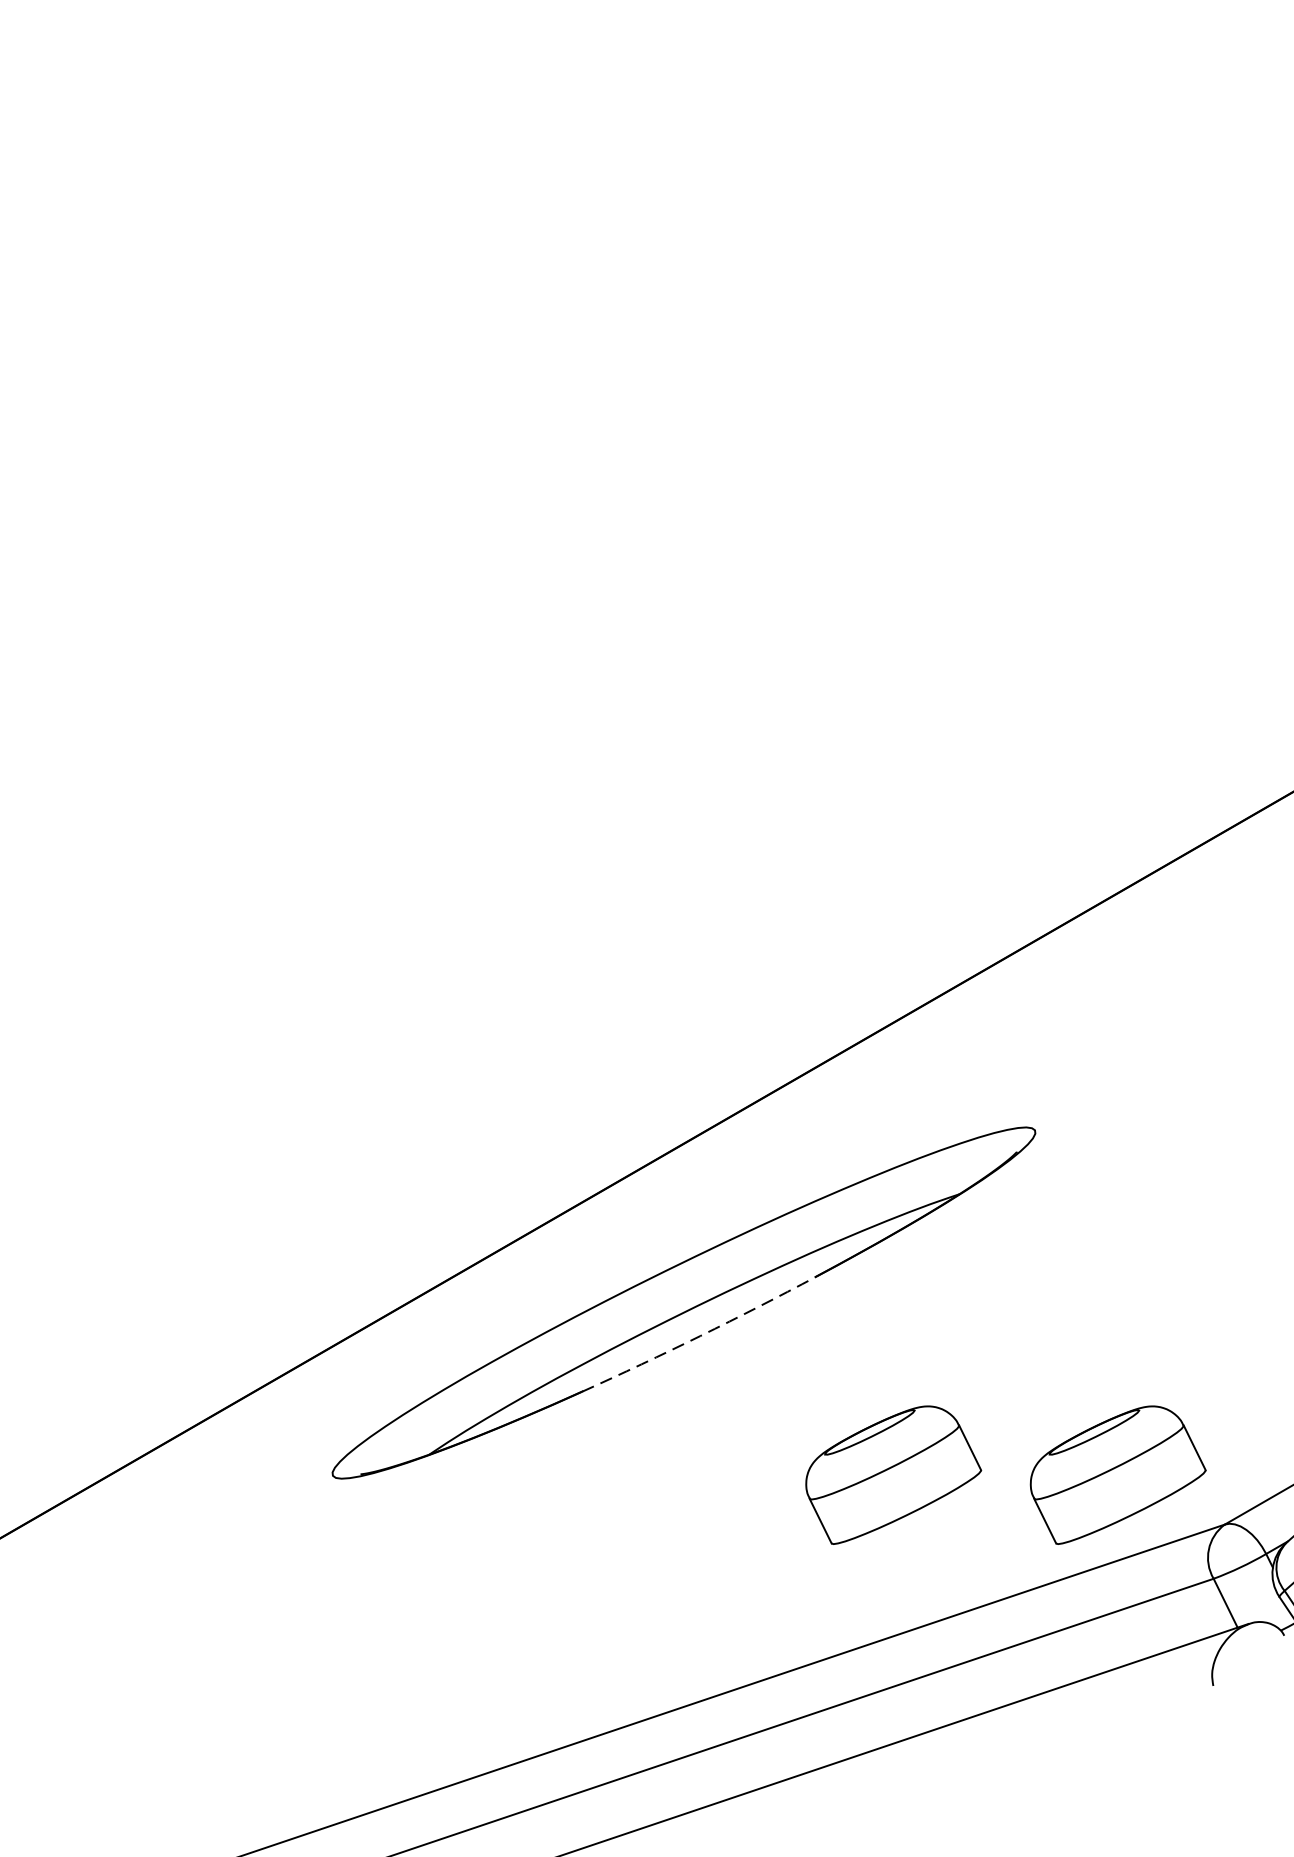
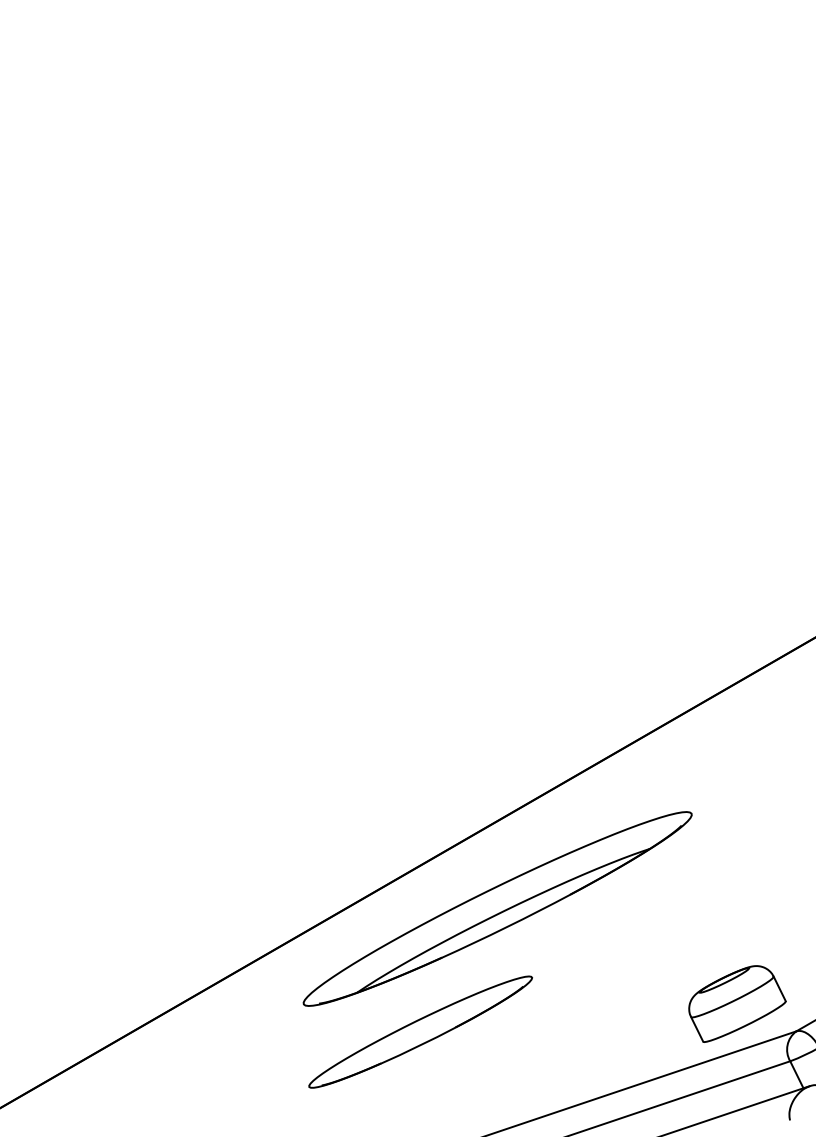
arc: (699, 1336) -> (506, 927), dashed -> solid
part: (893, 1474) -> (613, 1003), removed
part: (544, 1524) -> (420, 1031), added

